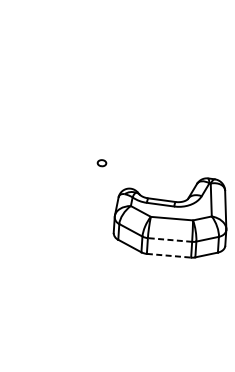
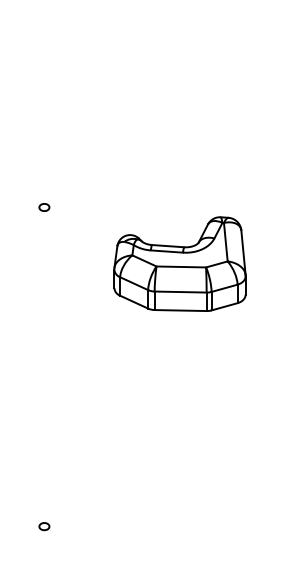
part: (102, 163) -> (44, 207), moved
line: (169, 240) -> (180, 292), dashed -> solid
line: (168, 255) -> (180, 310), dashed -> solid

